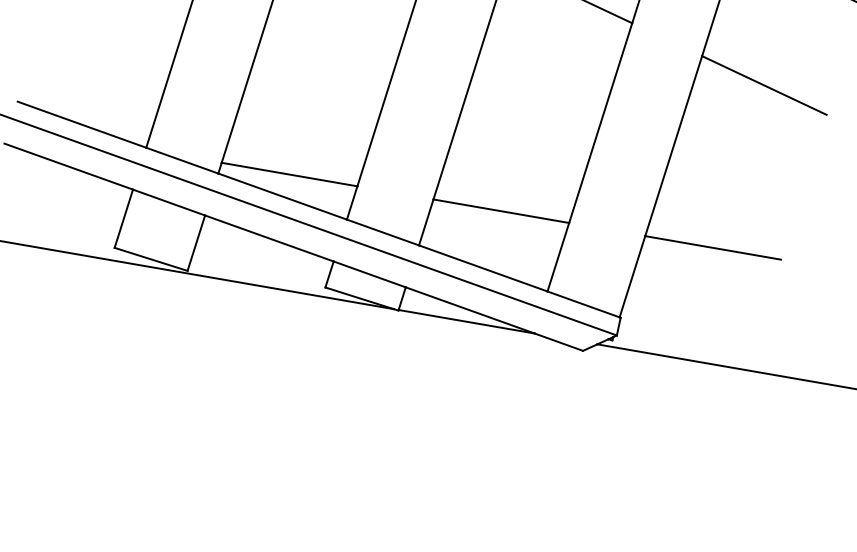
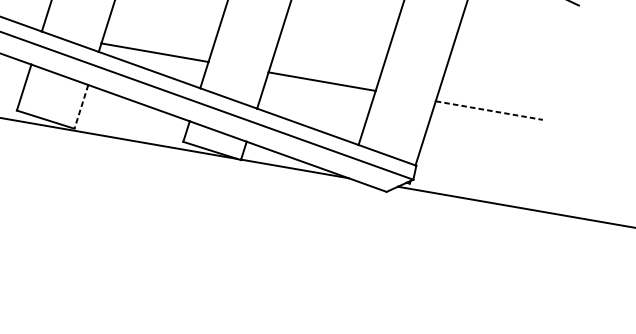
line: (196, 243) -> (81, 107), solid -> dashed
line: (713, 247) -> (489, 110), solid -> dashed

